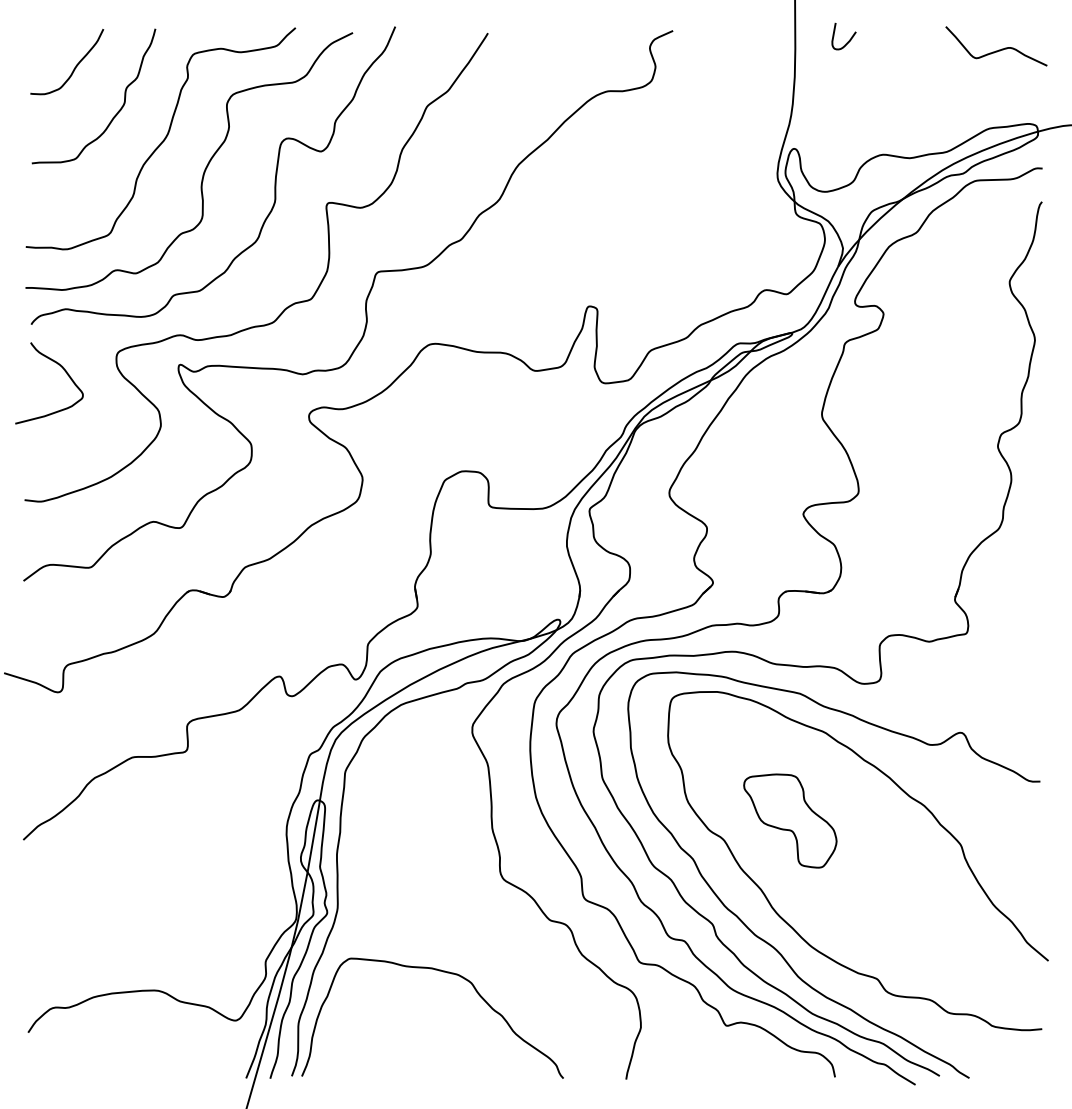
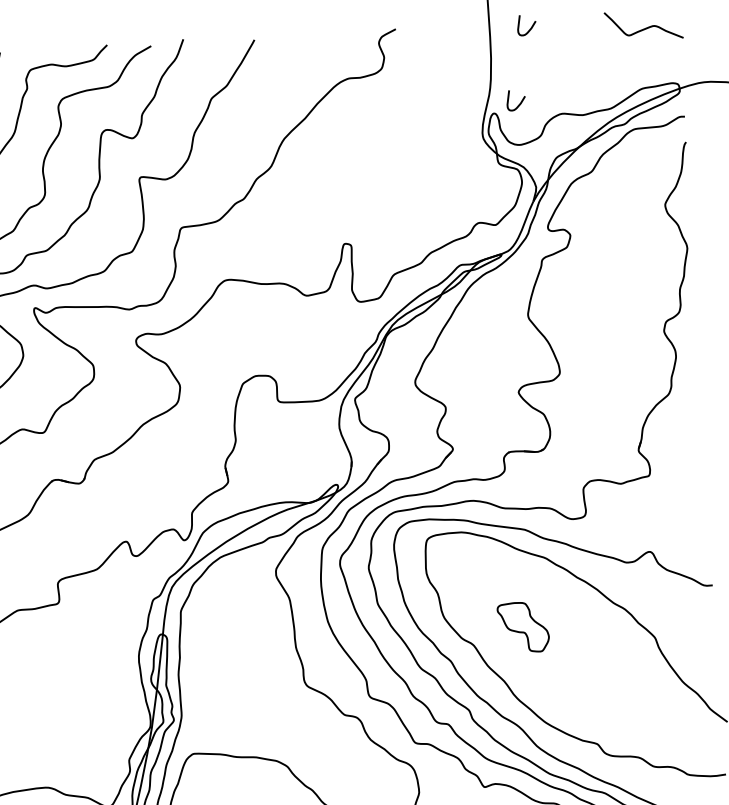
curve: (828, 137) -> (519, 103), added
part: (790, 820) -> (523, 627), size x0.7

